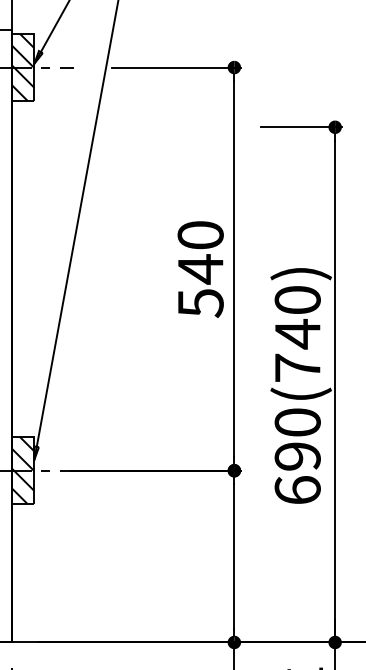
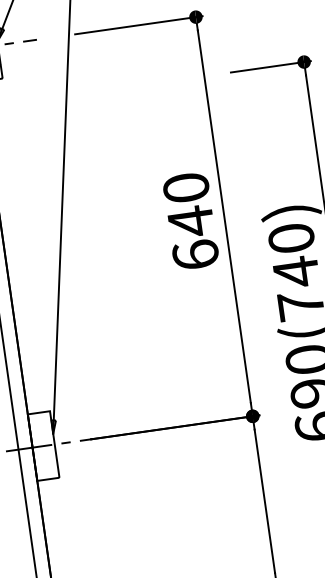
text: (200, 302) -> (195, 254), 540 -> 640
hatch: (22, 470) -> (42, 445), removed

